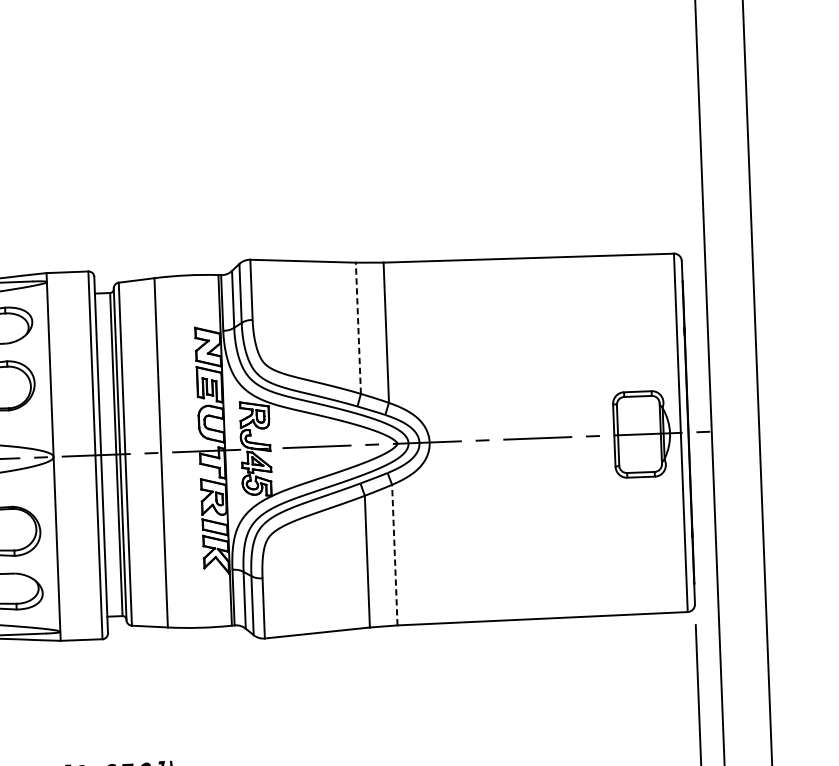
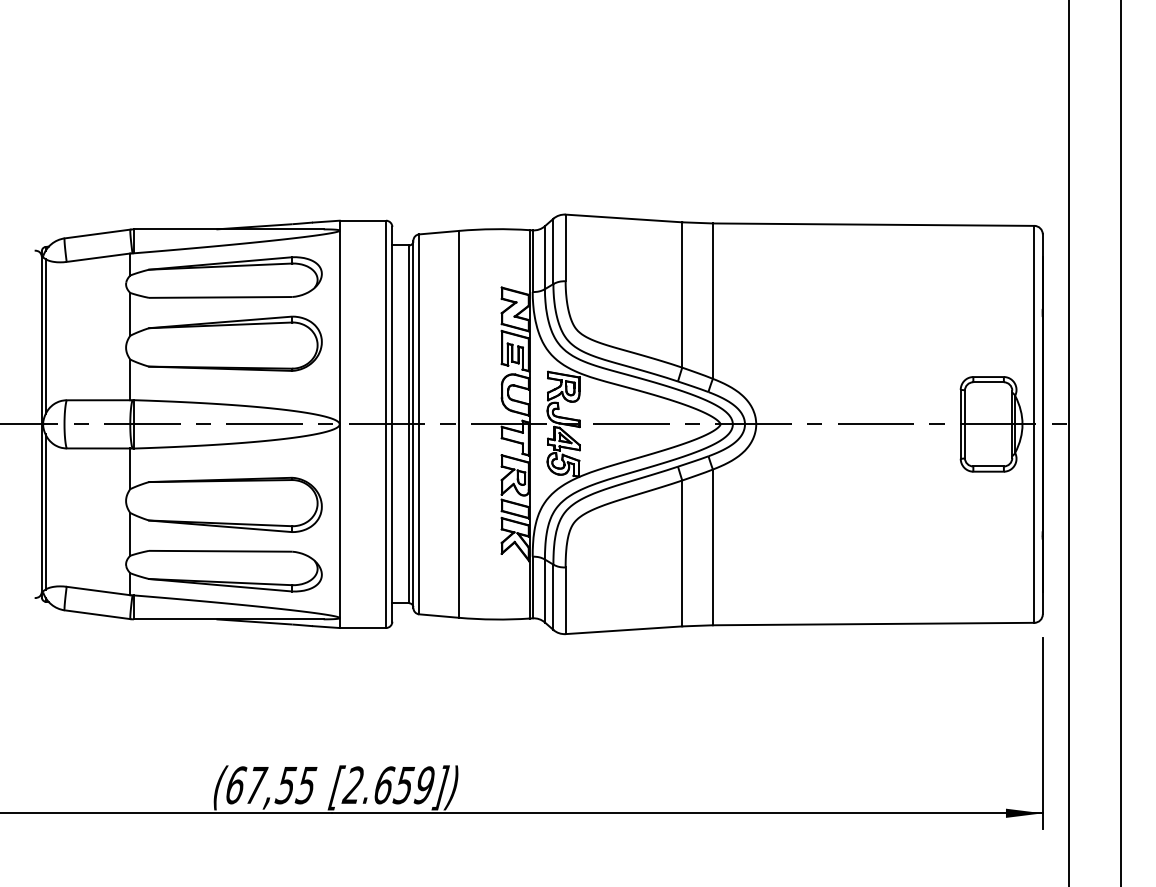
line: (358, 327) -> (682, 294), dashed -> solid
line: (394, 555) -> (712, 547), dashed -> solid

